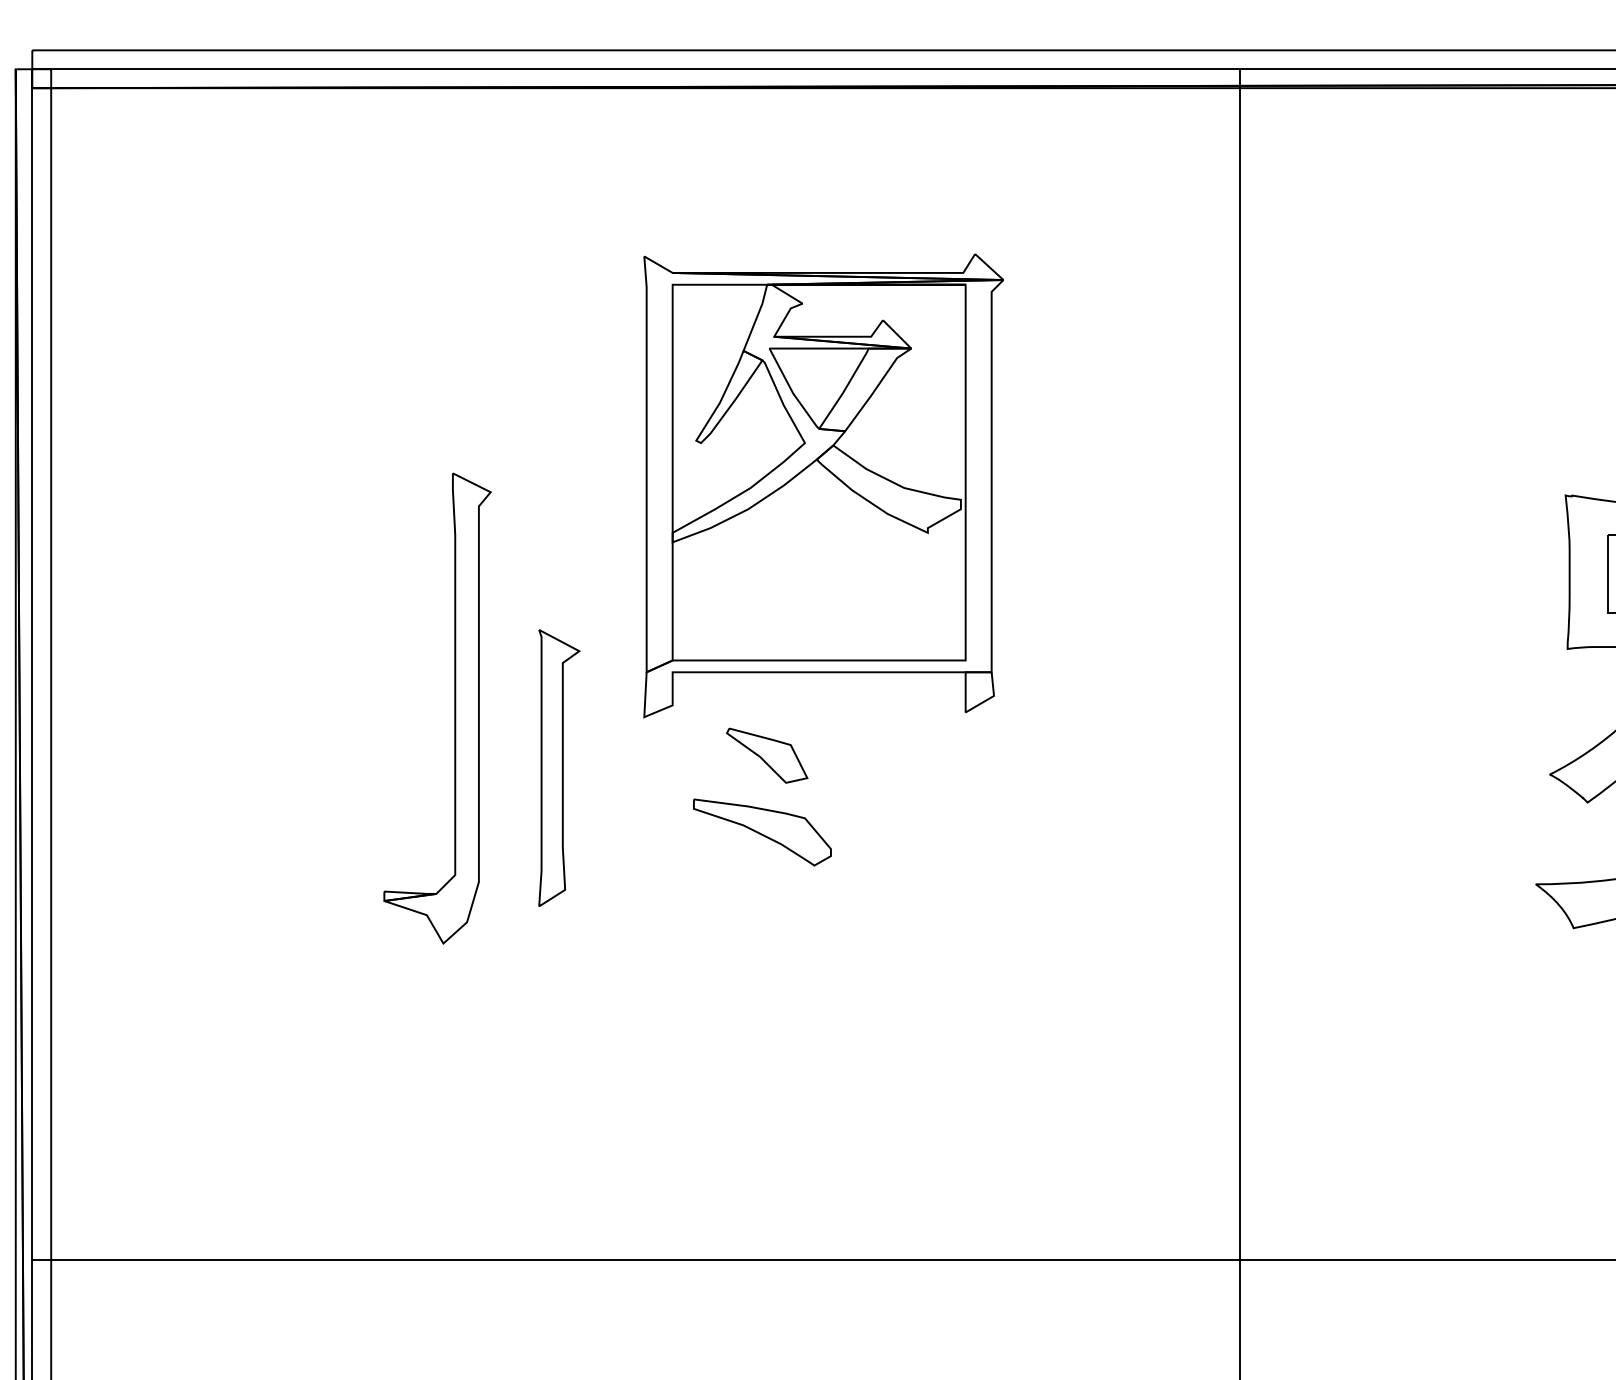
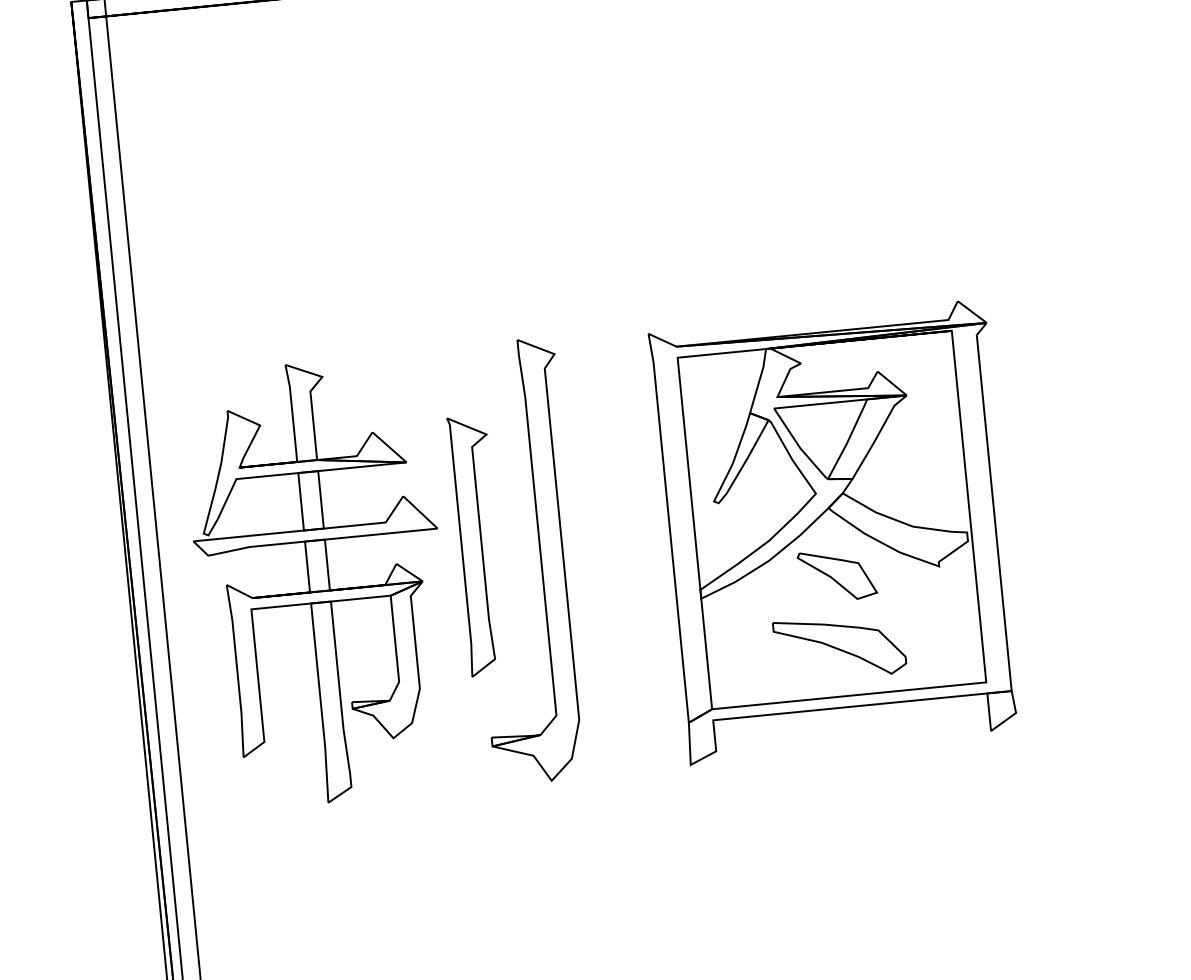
part: (823, 485) -> (837, 531), moved
part: (218, 709) -> (319, 582), added
part: (559, 767) -> (478, 545), moved

